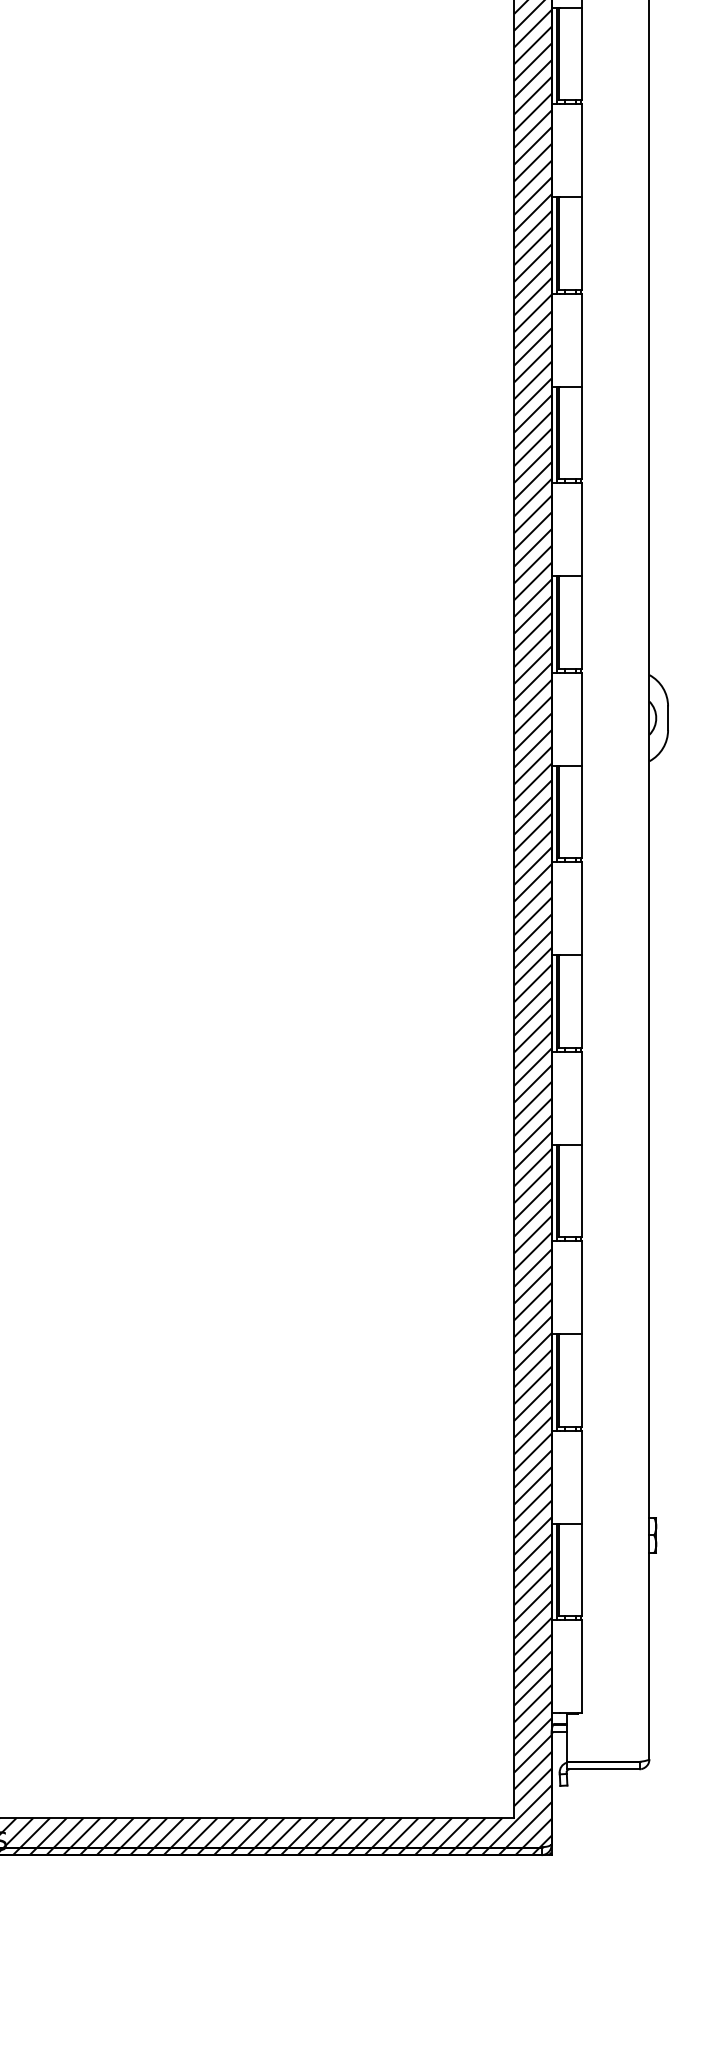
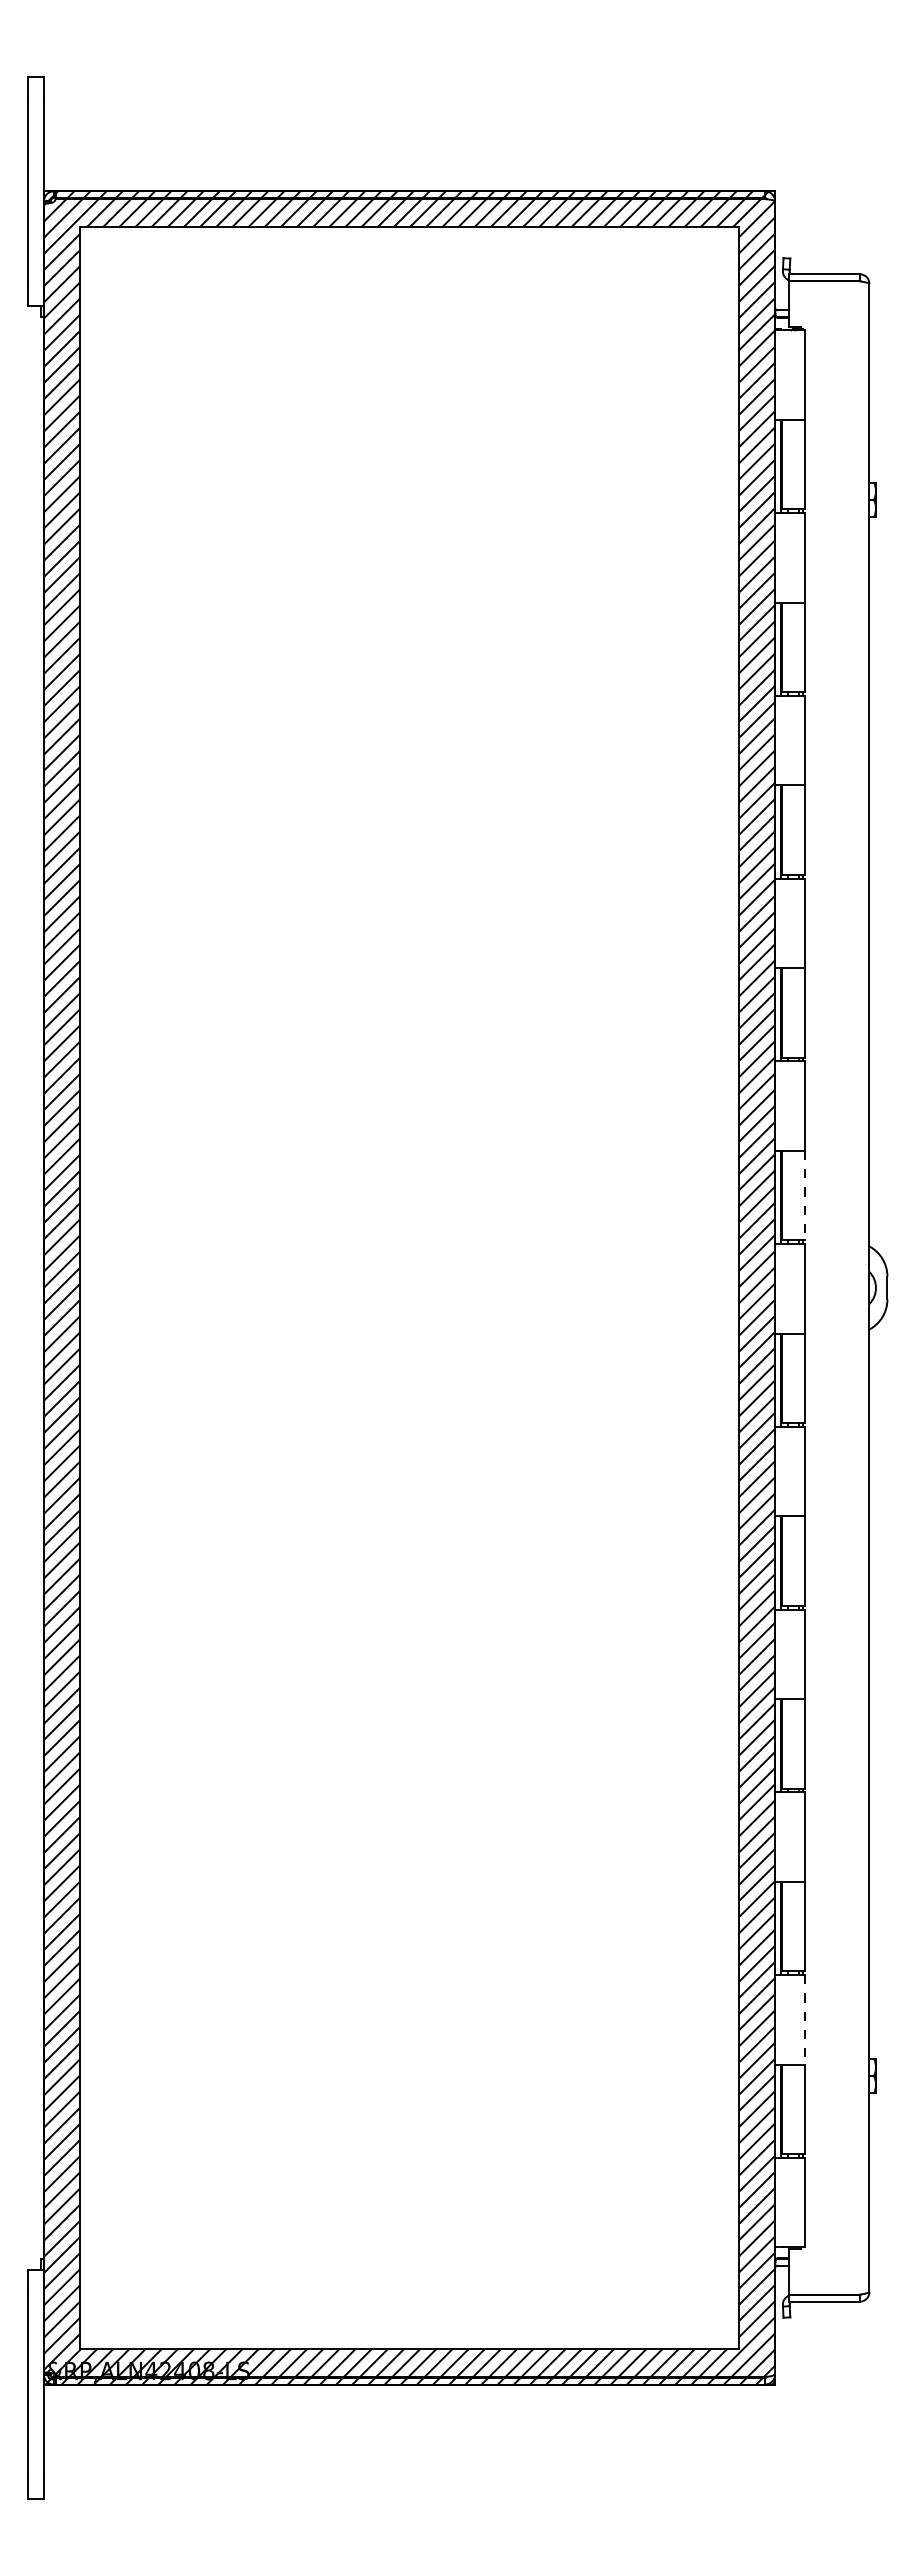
line: (582, 622) -> (804, 1195), solid -> dashed
line: (582, 1476) -> (804, 2019), solid -> dashed

